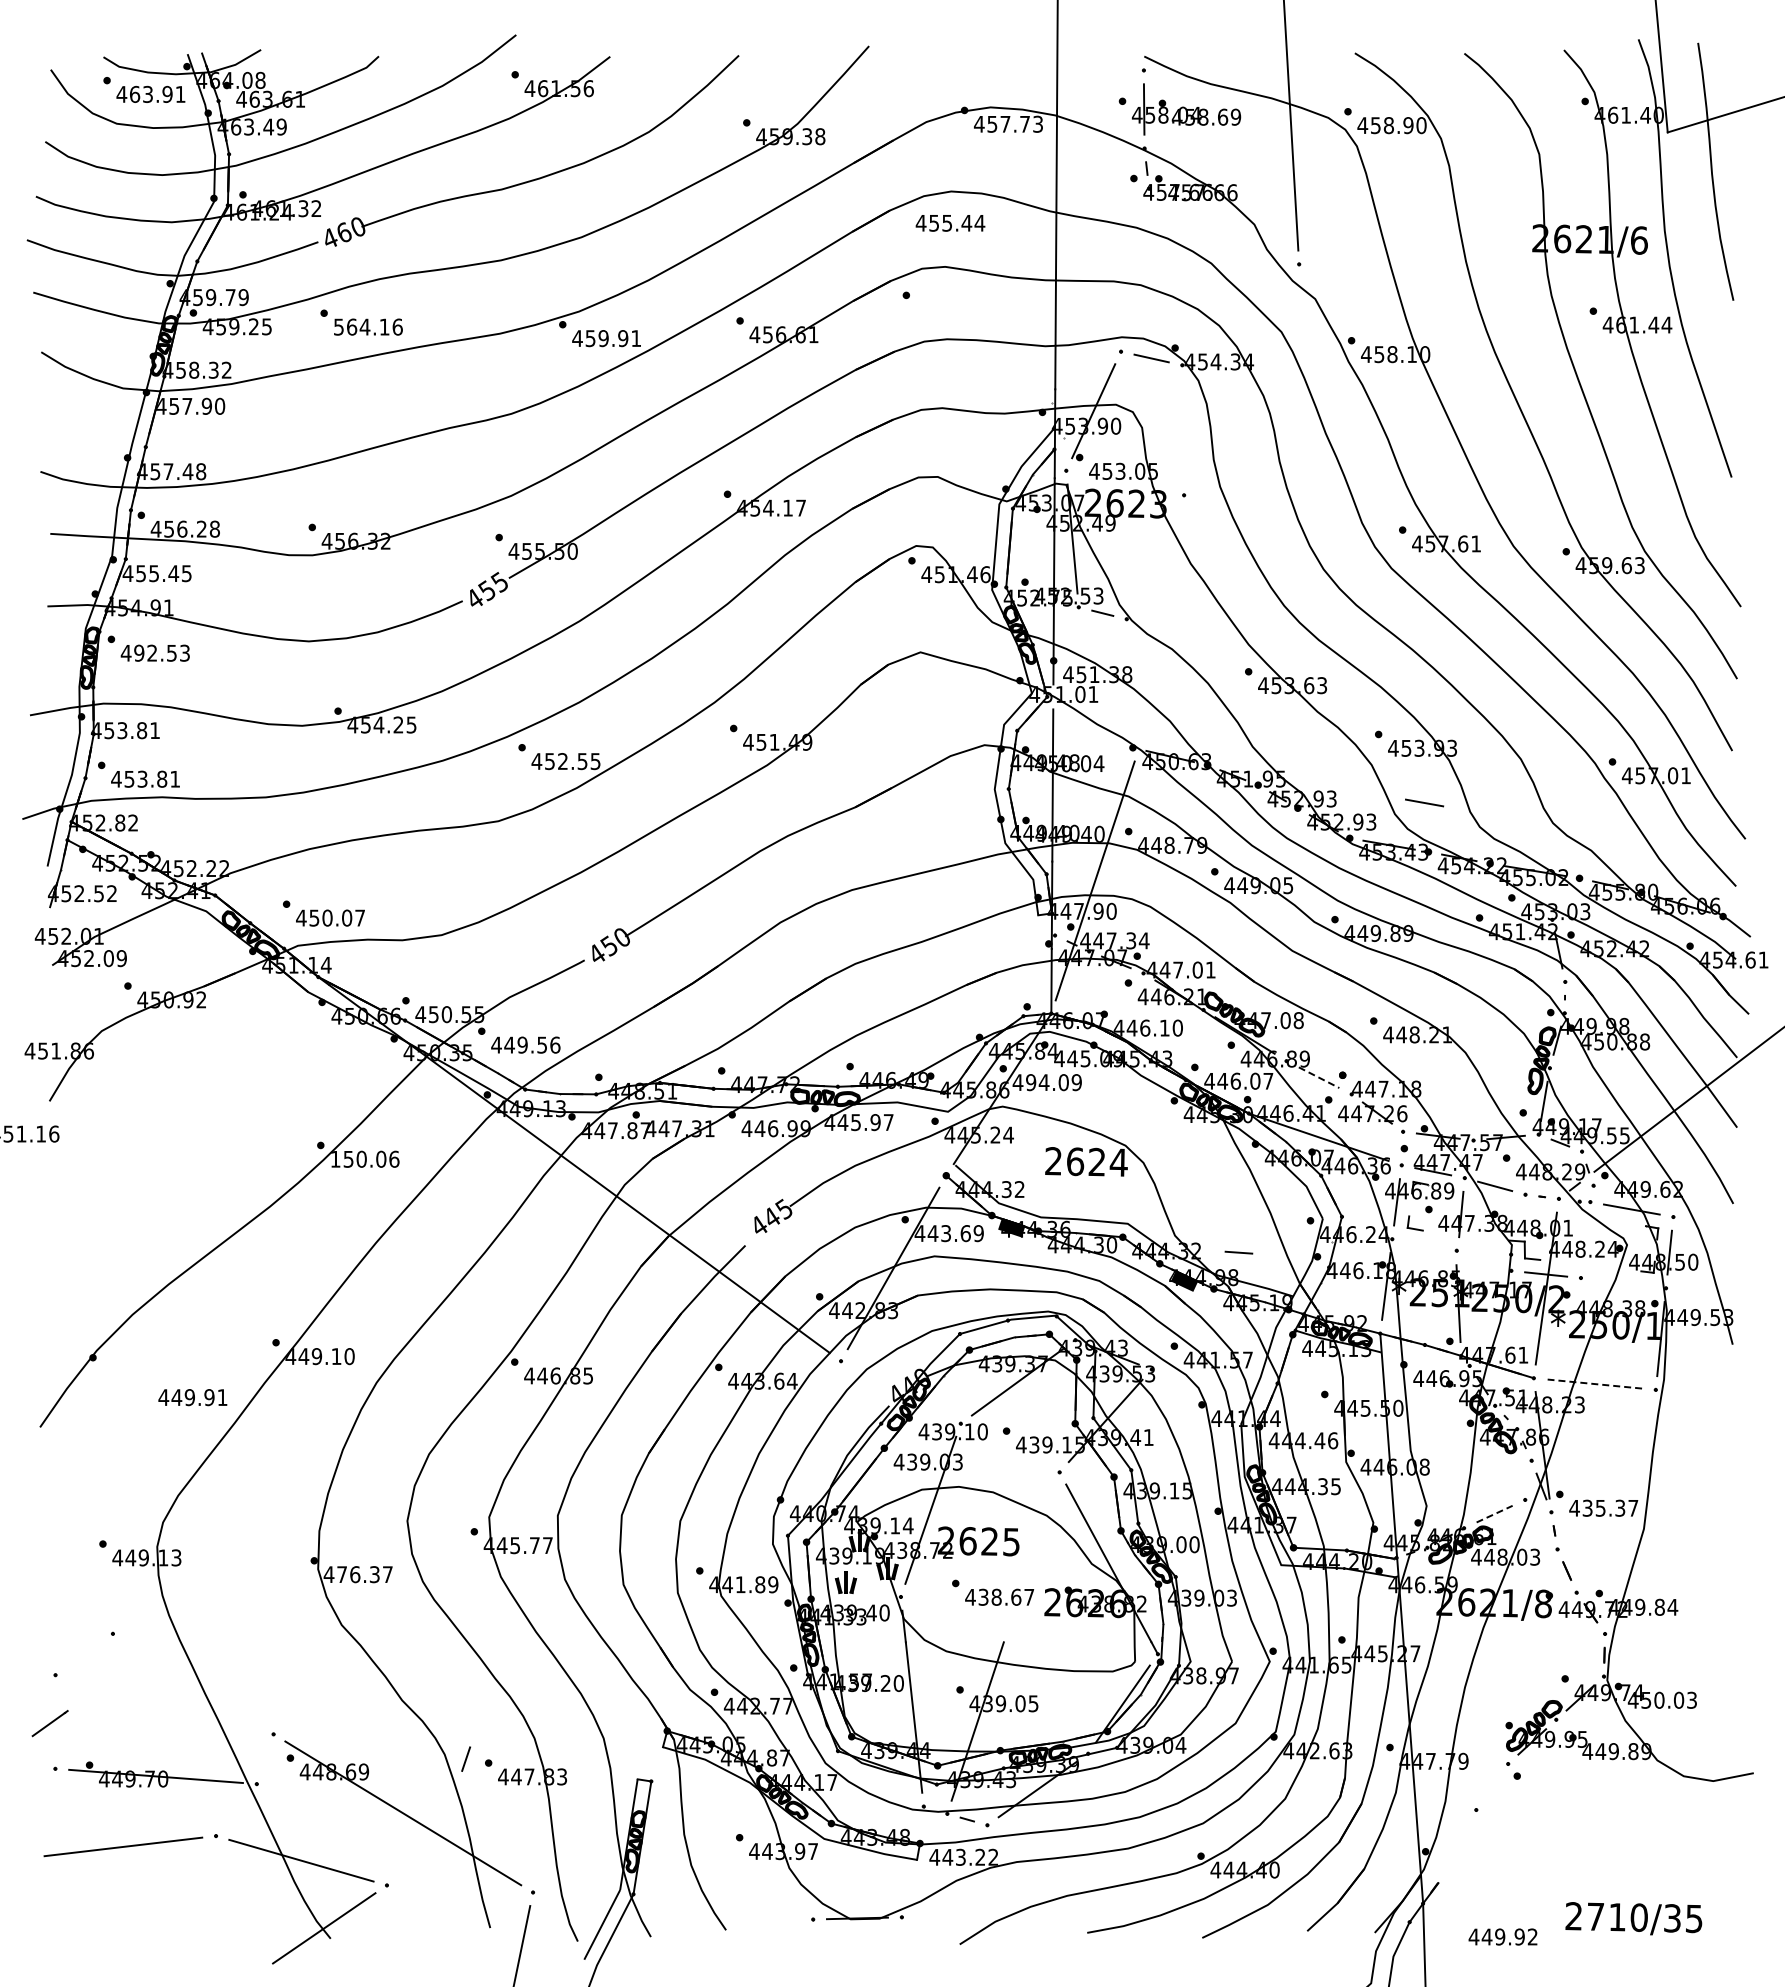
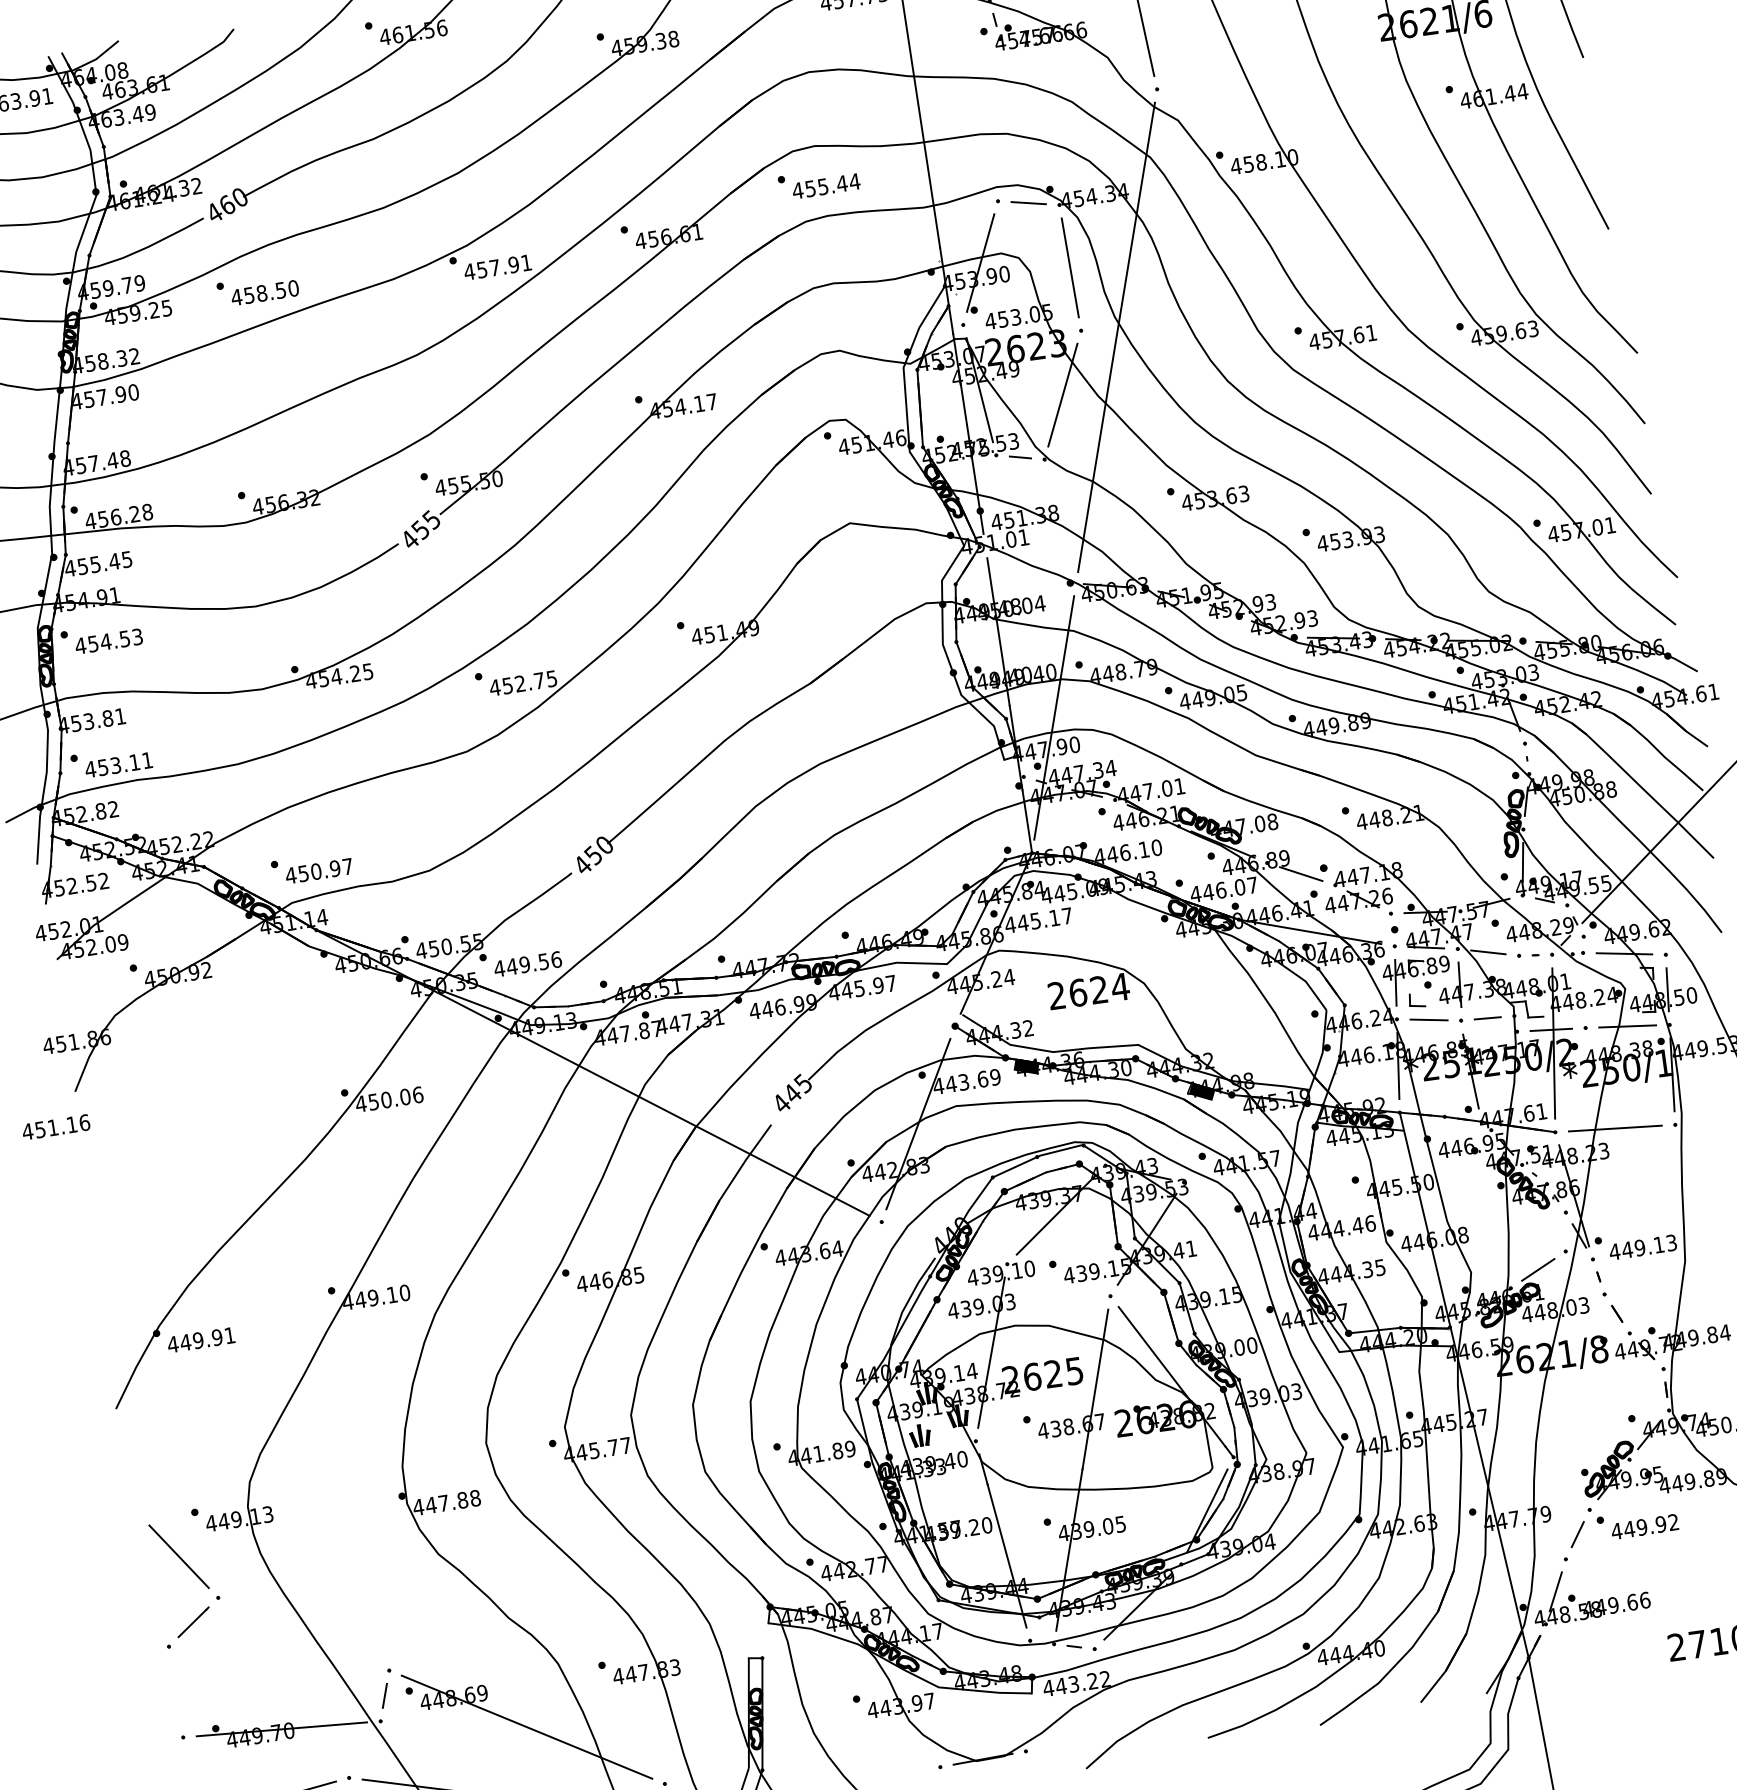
text: (950, 223) -> (826, 186), moved
text: (367, 326) -> (264, 292), 564.16 -> 458.50
text: (603, 338) -> (494, 267), 459.91 -> 457.91
line: (1182, 430) -> (1069, 268), added
line: (1218, 507) -> (1116, 337), added
line: (1155, 556) -> (1062, 394), added
text: (145, 652) -> (99, 642), 492.53 -> 454.53
text: (582, 761) -> (539, 680), 452.55 -> 452.75
text: (162, 778) -> (135, 761), 453.81 -> 453.11
line: (1424, 802) -> (1428, 1019), moved
text: (347, 917) -> (335, 867), 450.07 -> 450.97
line: (1319, 1077) -> (1301, 873), dashed -> solid
text: (1053, 1082) -> (1044, 919), 494.09 -> 445.17
text: (335, 1159) -> (361, 1104), 150.06 -> 450.06
line: (1238, 1252) -> (1487, 1018), moved
line: (1623, 1282) -> (1627, 1025), added
line: (1594, 1384) -> (1615, 1129), dashed -> solid
text: (192, 1397) -> (200, 1340), moved
text: (1610, 1507) -> (1649, 1245), 435.37 -> 449.13
line: (1494, 1514) -> (1538, 1270), dashed -> solid
line: (1029, 1563) -> (1095, 1389), added
text: (364, 1574) -> (452, 1501), 476.37 -> 447.88
line: (80, 1586) -> (179, 1556), added
line: (49, 1723) -> (192, 1622), moved
line: (465, 1758) -> (384, 1695), moved
line: (1492, 1786) -> (1577, 1534), added
part: (1493, 1855) -> (1589, 1600), added
text: (1502, 1936) -> (1644, 1526), moved

